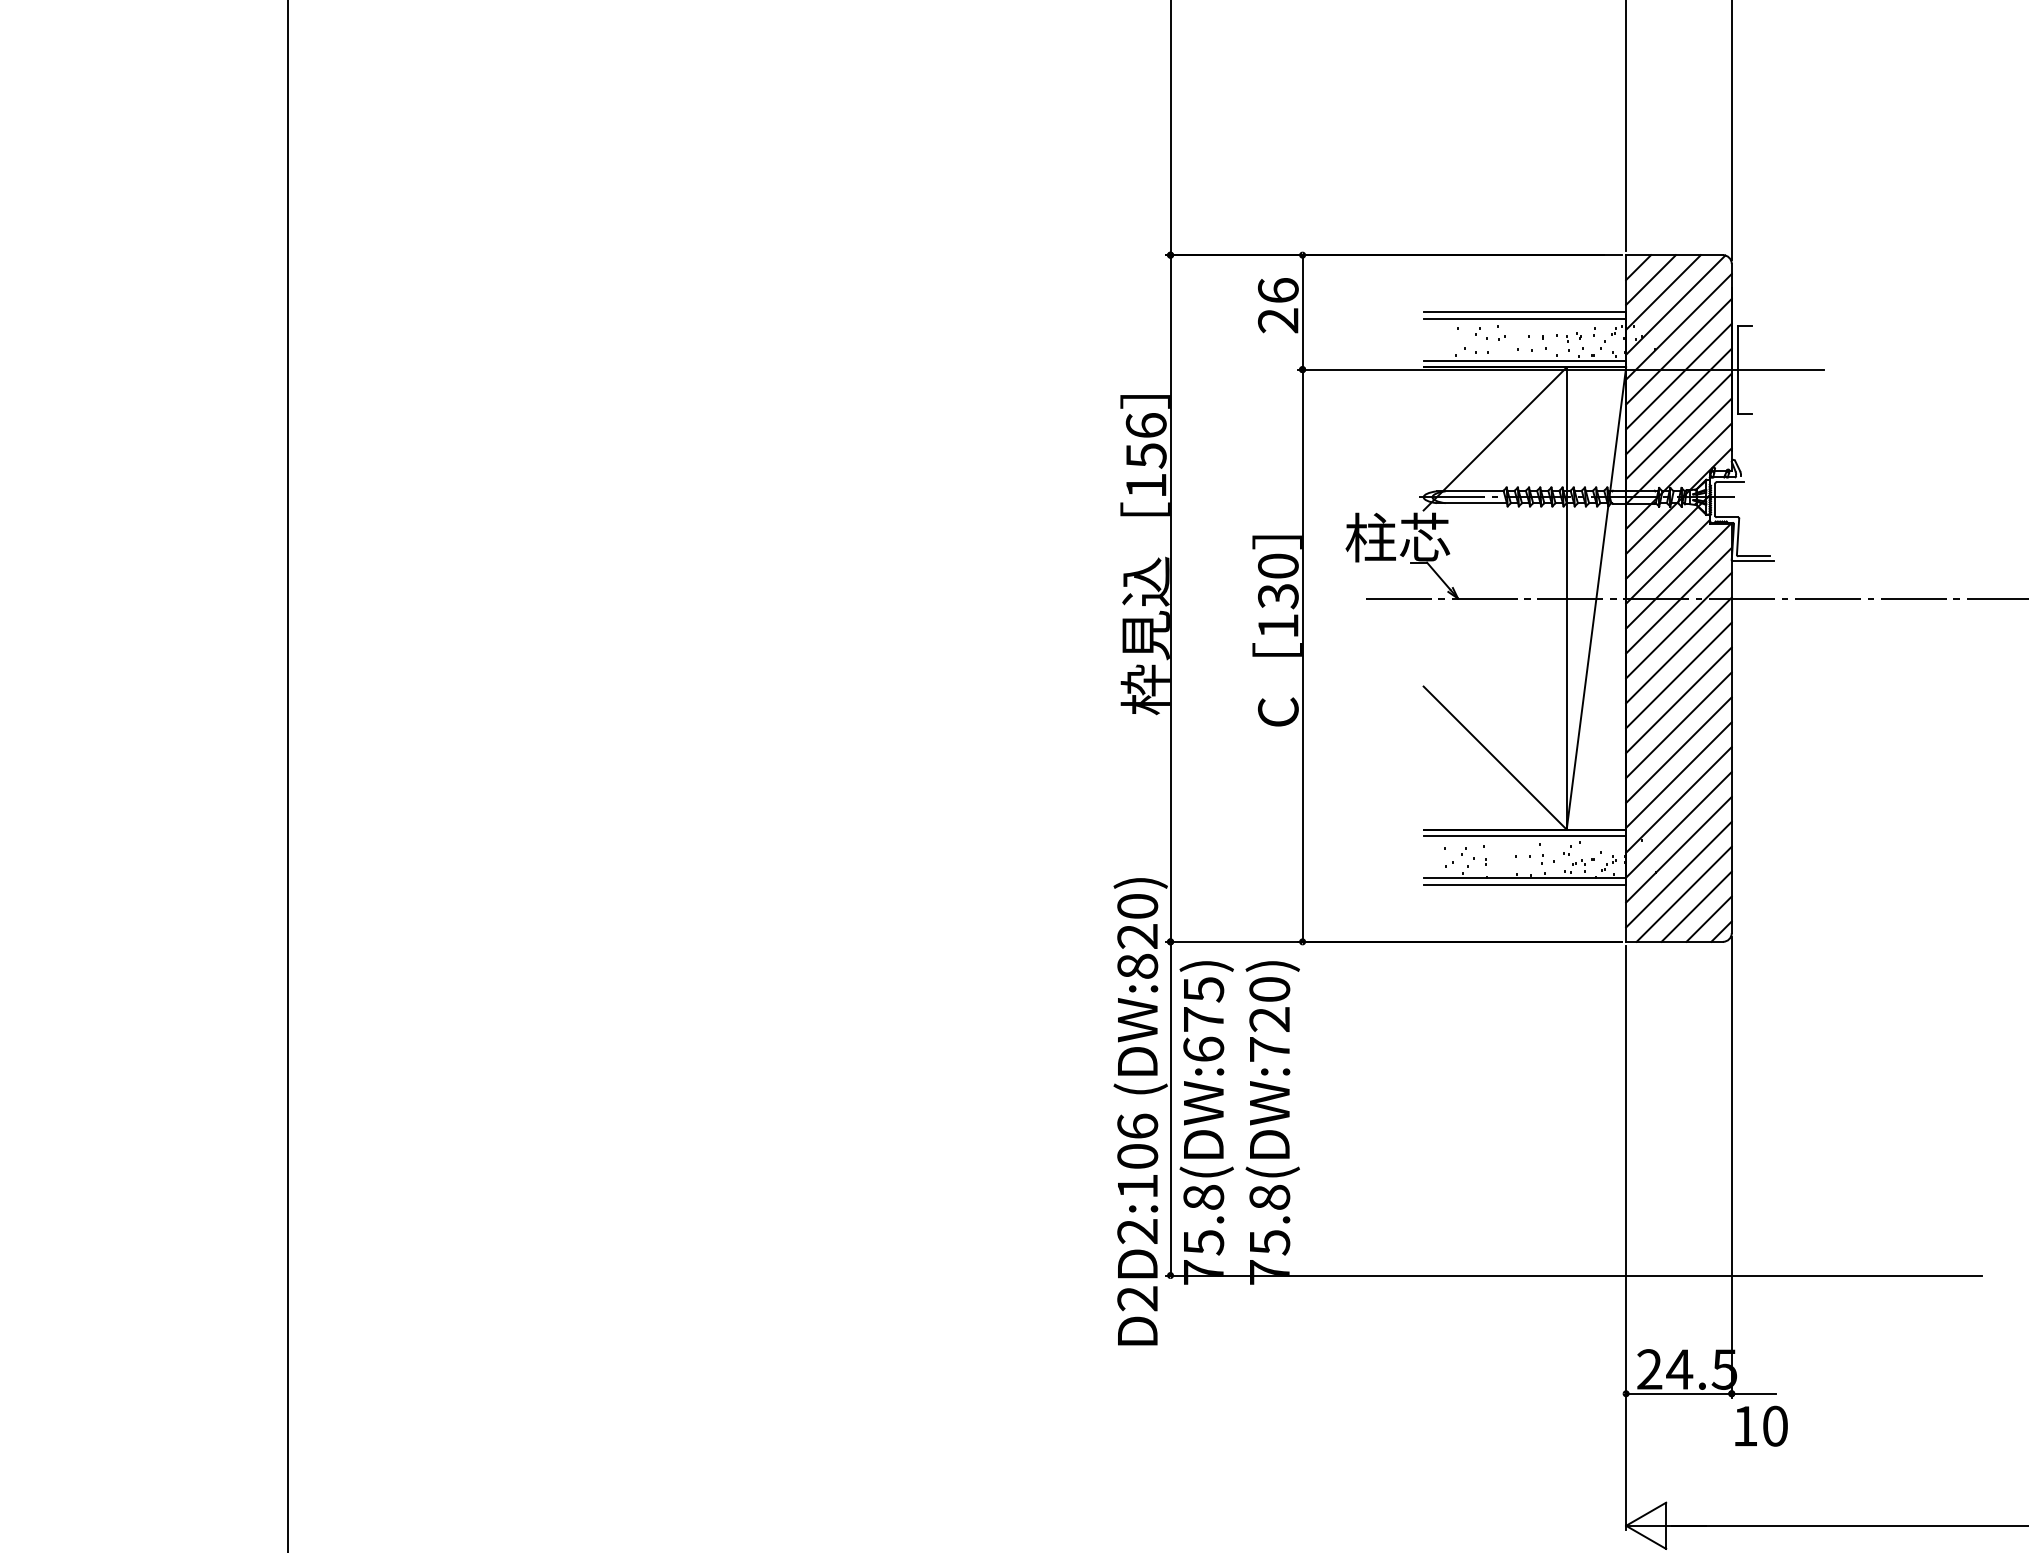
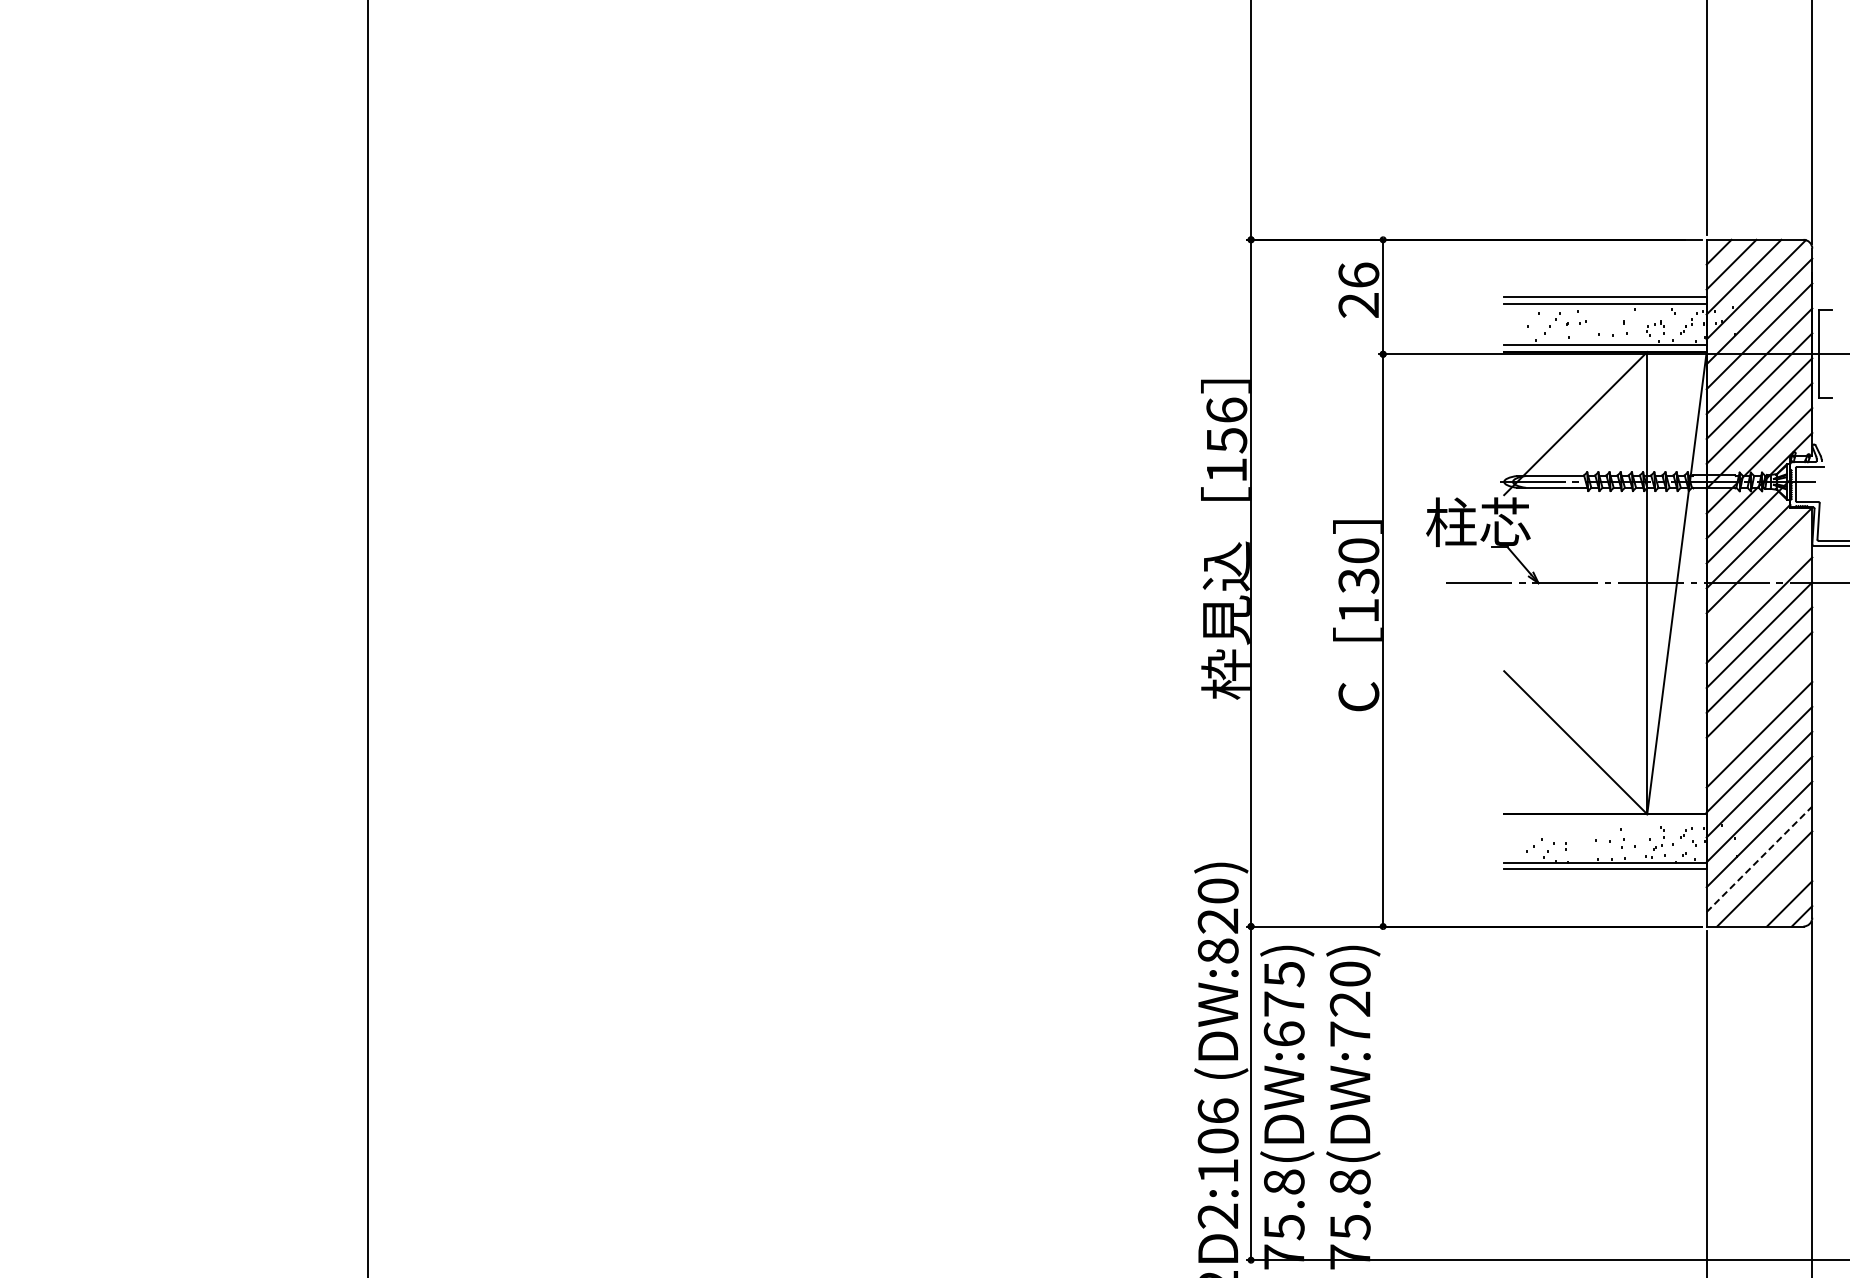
line: (1678, 600) -> (1759, 585), removed
line: (1678, 725) -> (1759, 710), removed
line: (1524, 836) -> (1605, 821), removed
line: (1678, 874) -> (1759, 859), solid -> dashed
line: (1696, 906) -> (1777, 891), removed

